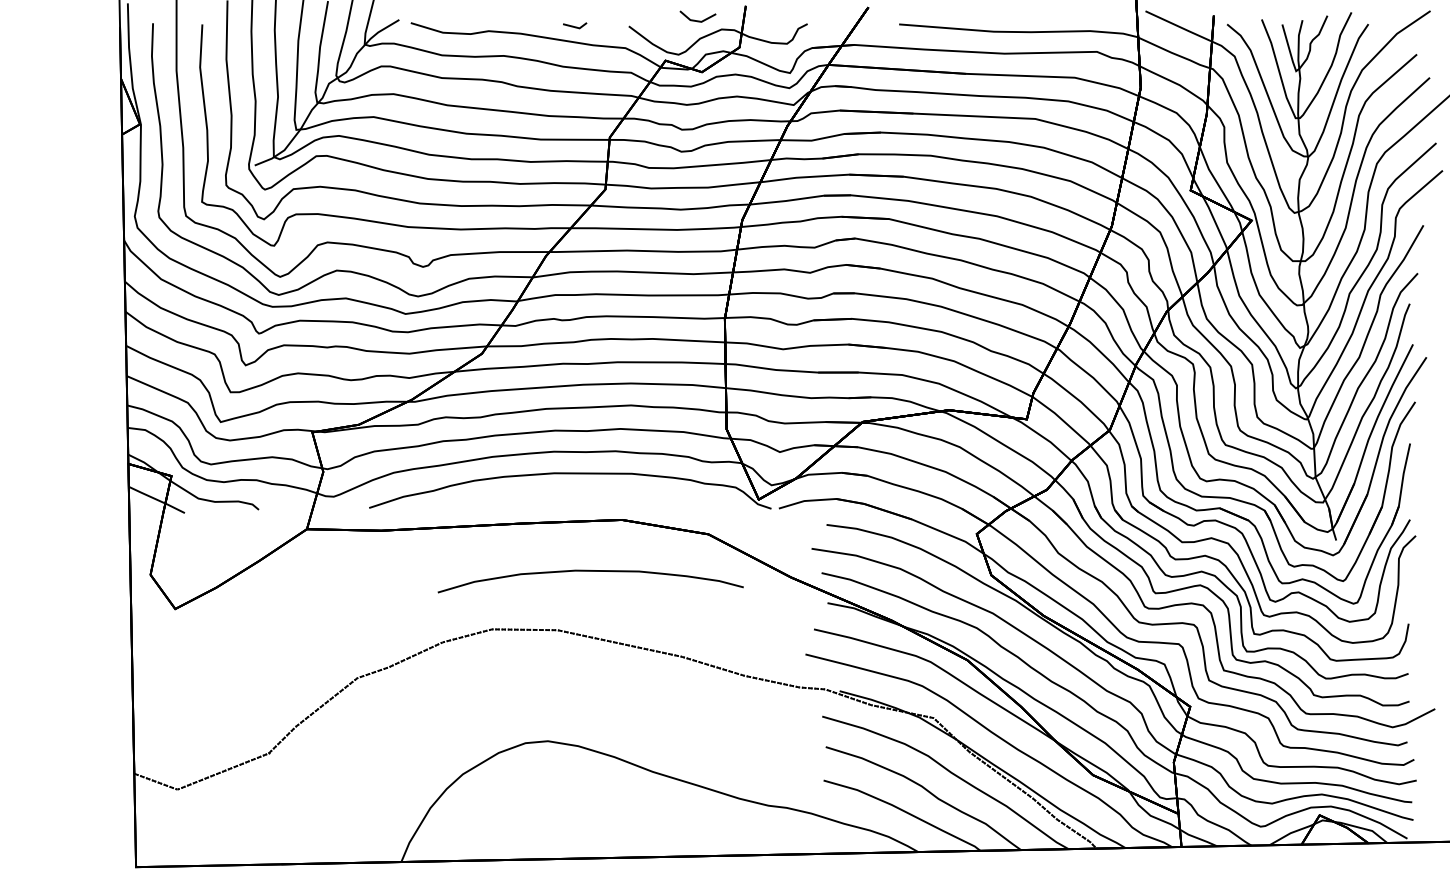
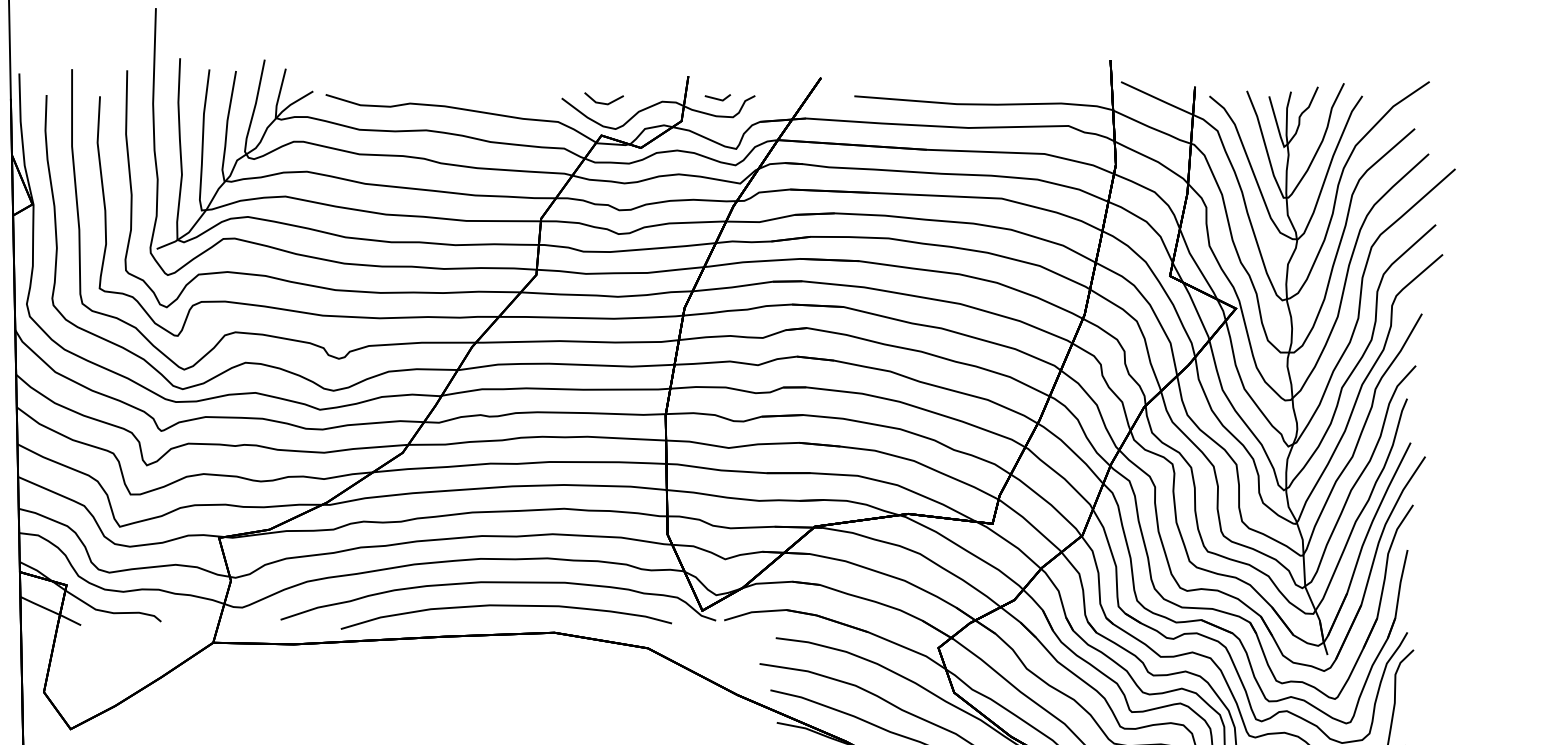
line: (697, 20) -> (603, 102), moved
line: (575, 26) -> (718, 98), moved
curve: (590, 571) -> (506, 606), moved

